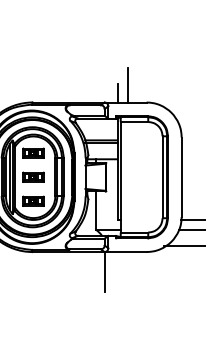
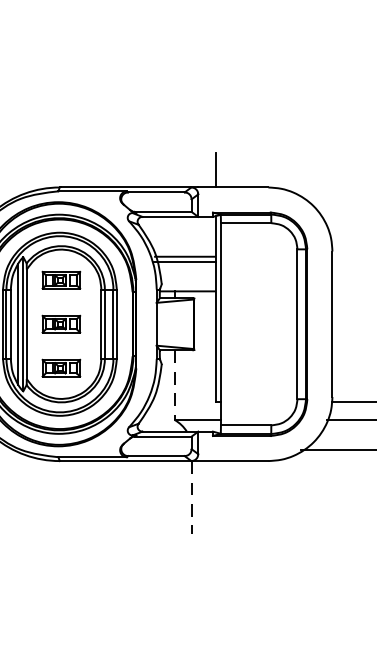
line: (127, 85) -> (233, 156), removed
line: (95, 211) -> (174, 386), solid -> dashed
line: (105, 271) -> (193, 496), solid -> dashed

